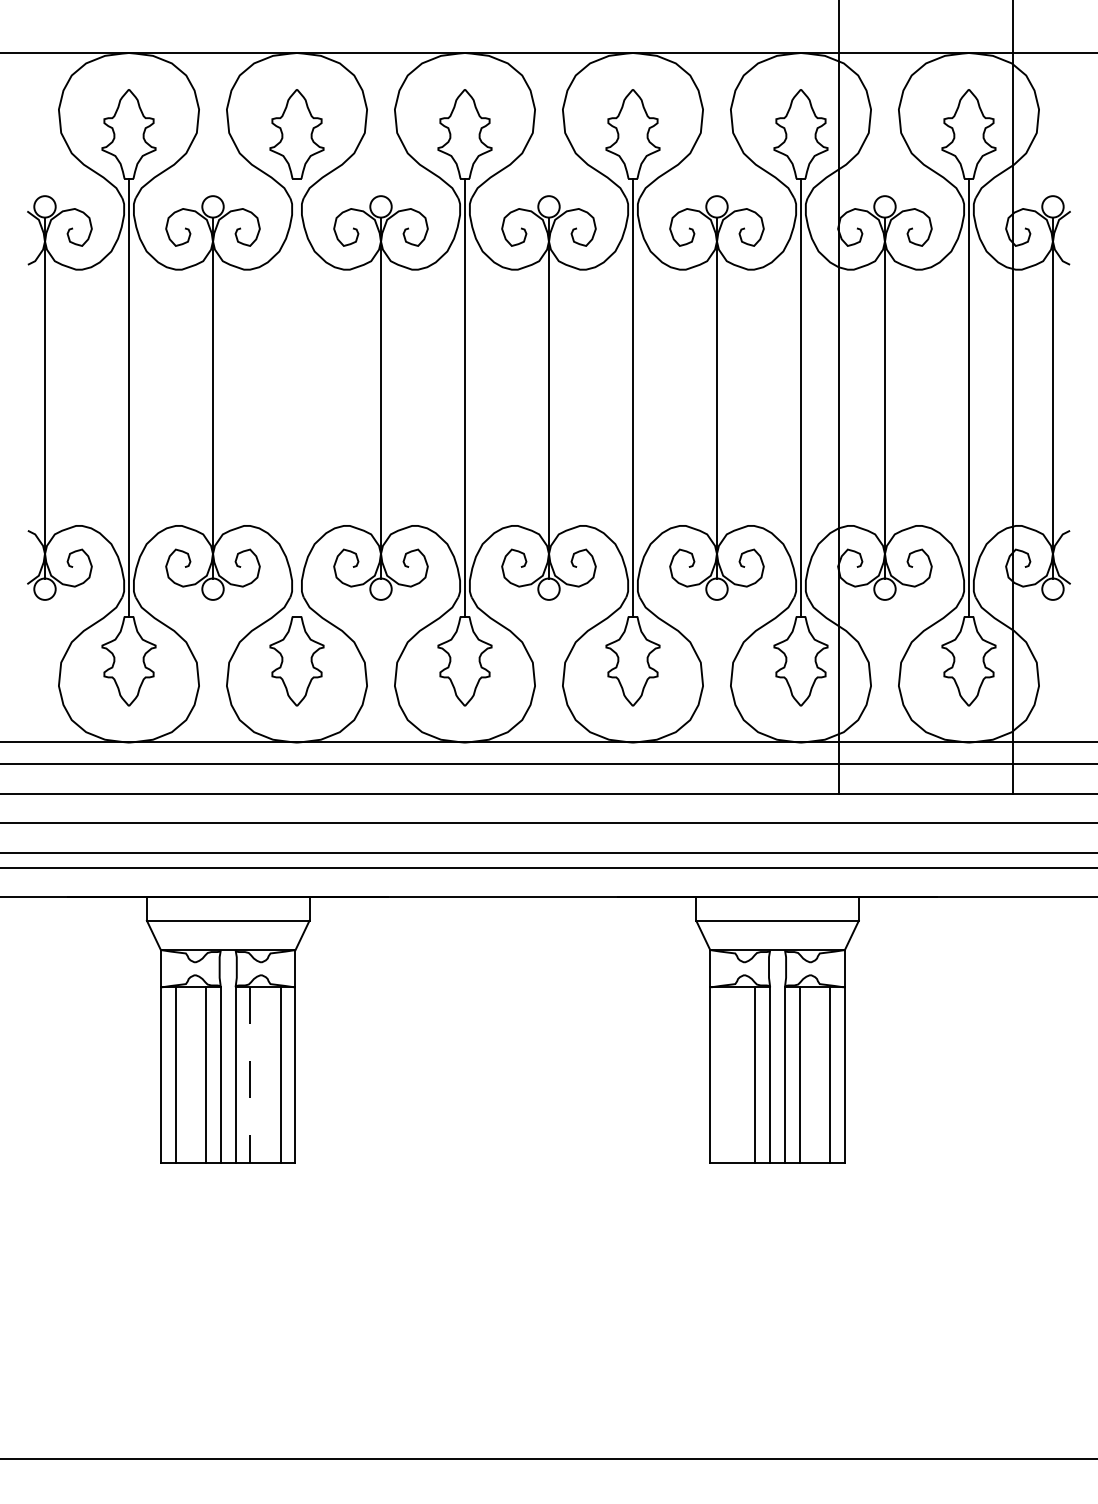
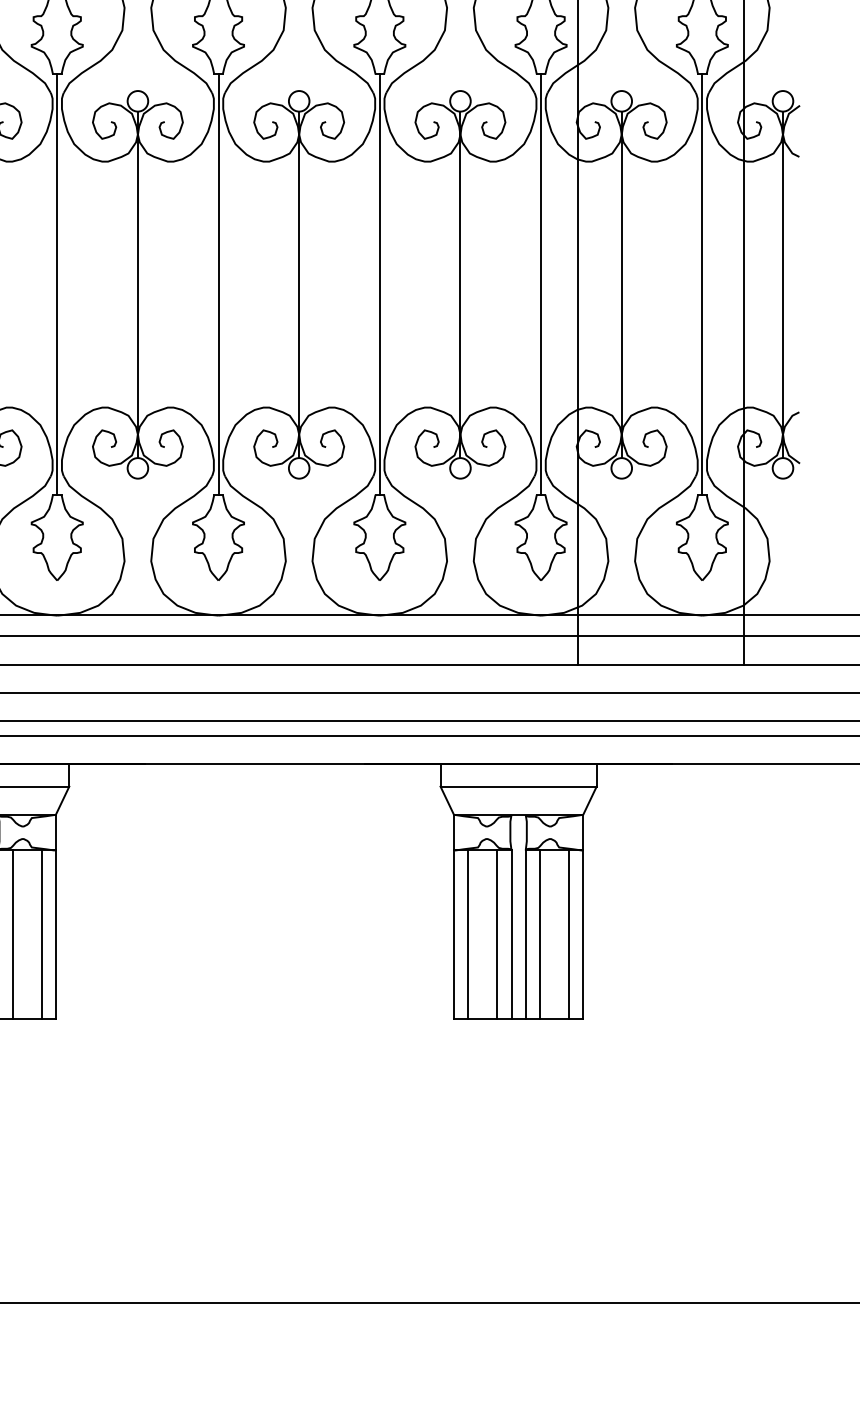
line: (297, 397) -> (57, 284), added
line: (250, 1075) -> (12, 935), dashed -> solid
line: (725, 1075) -> (468, 935), added

